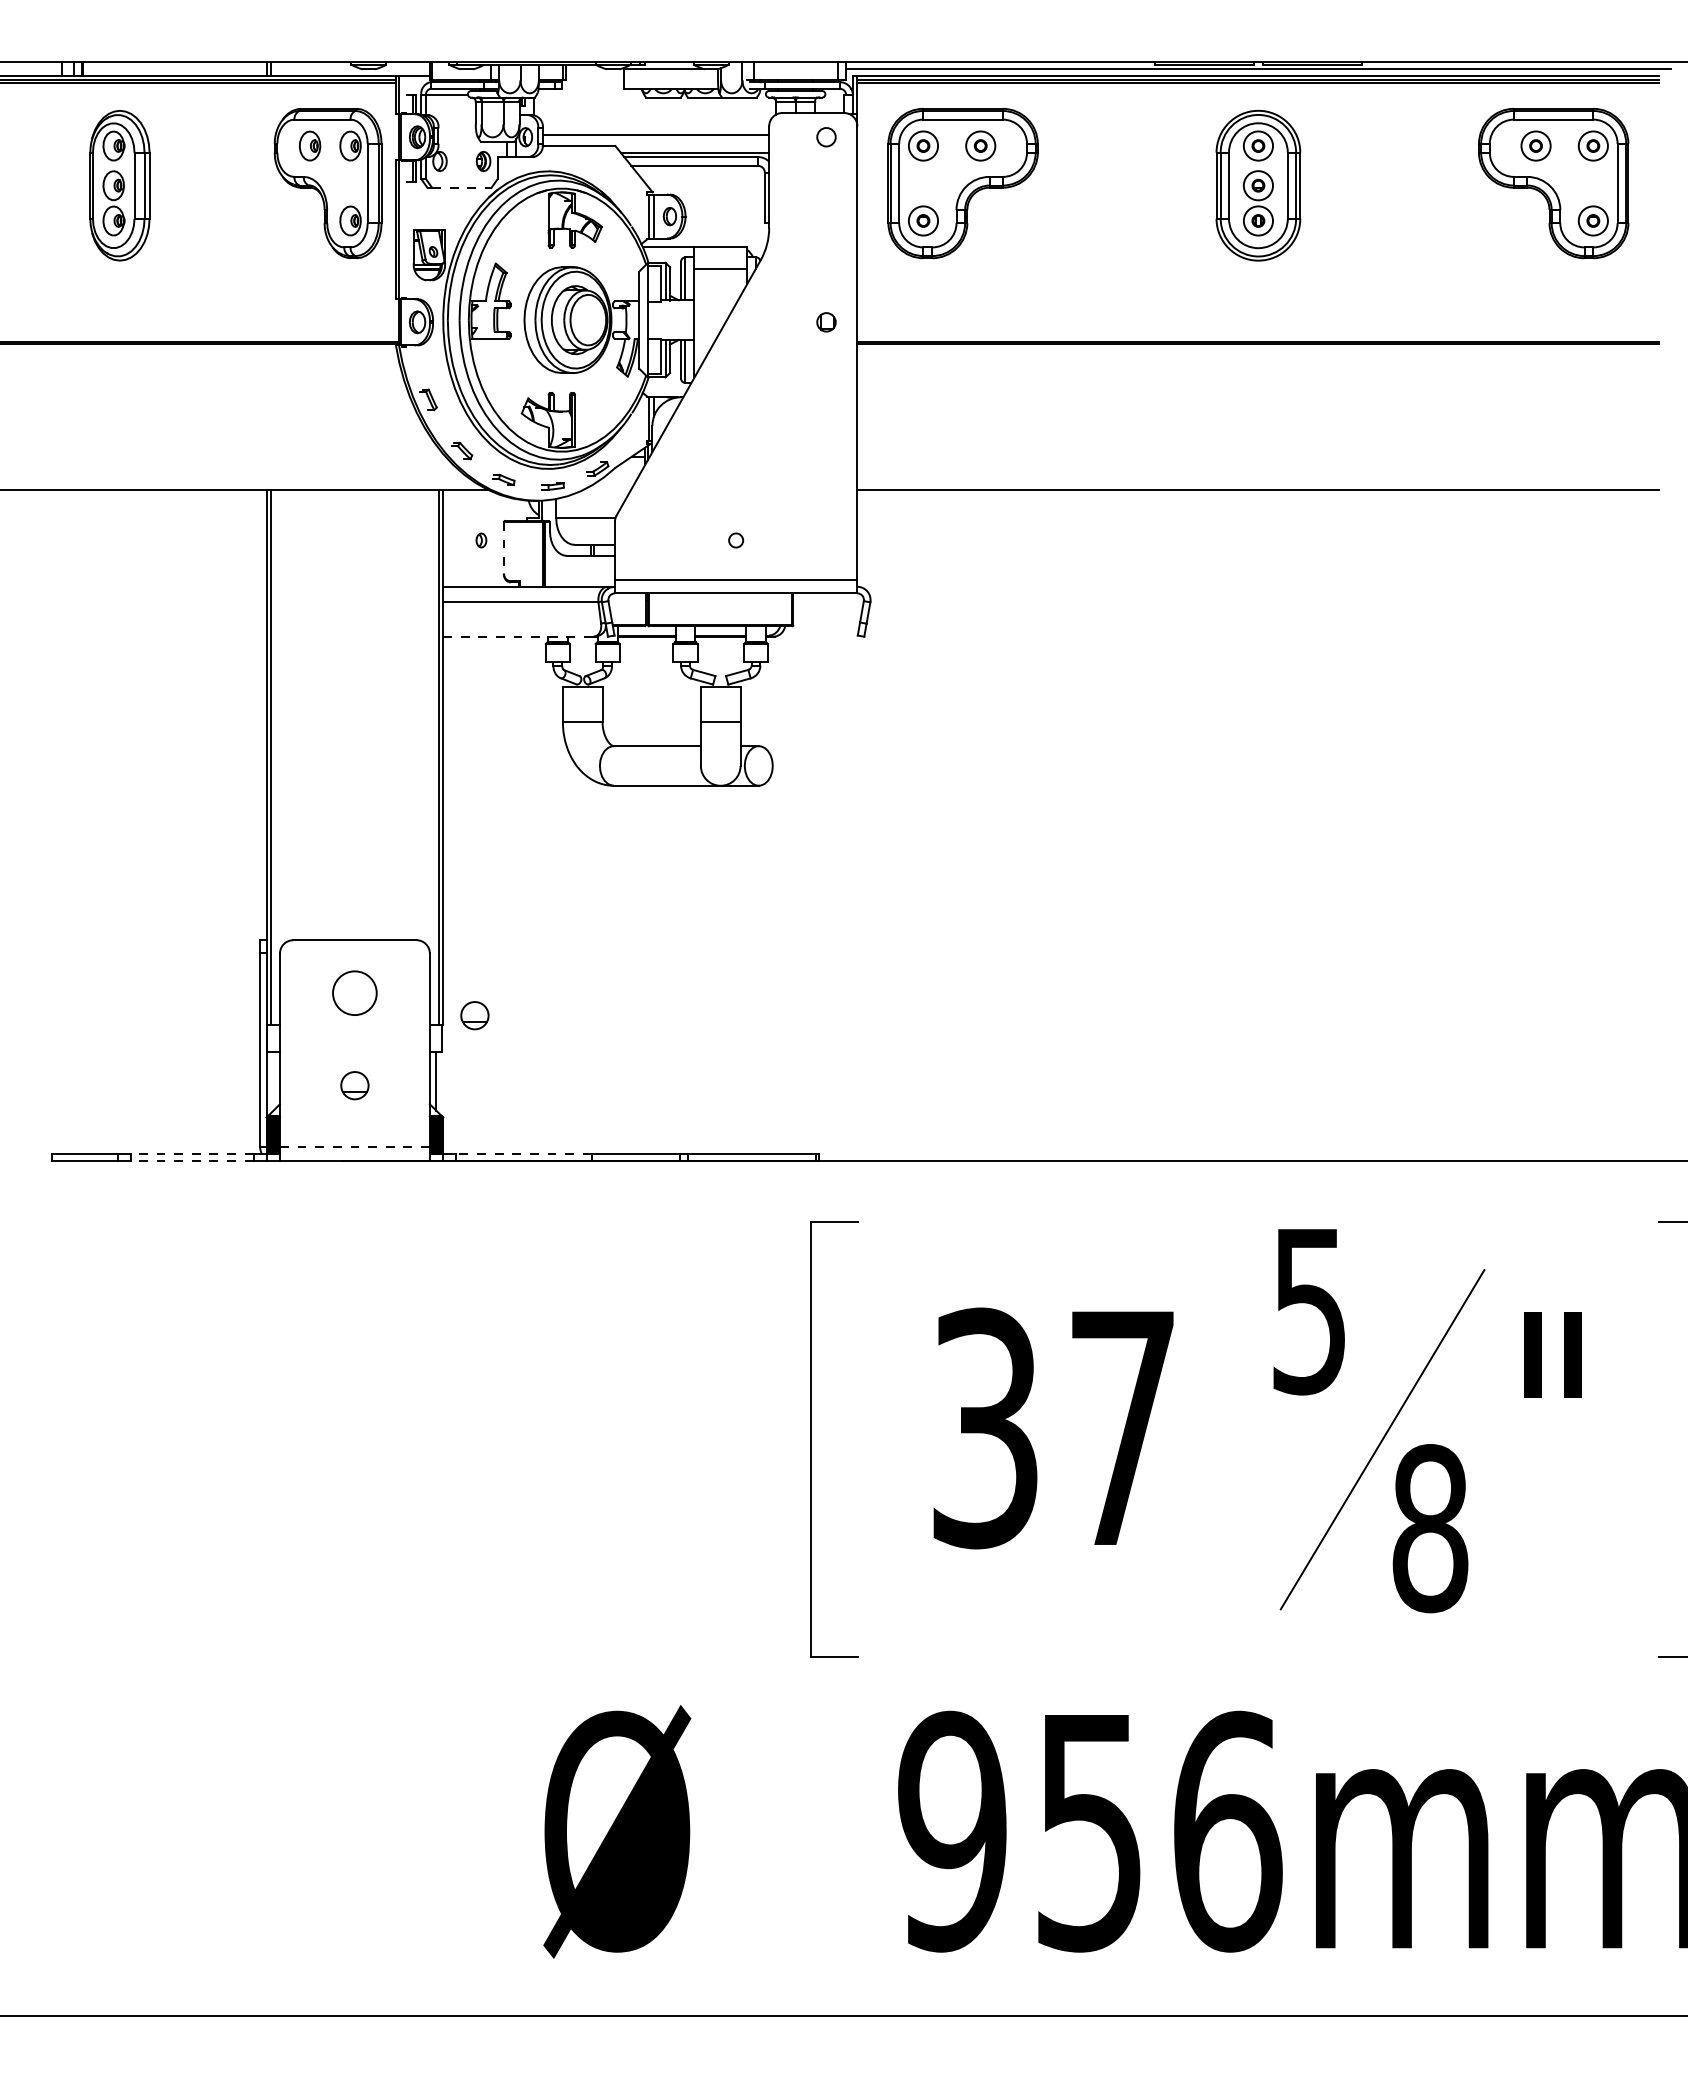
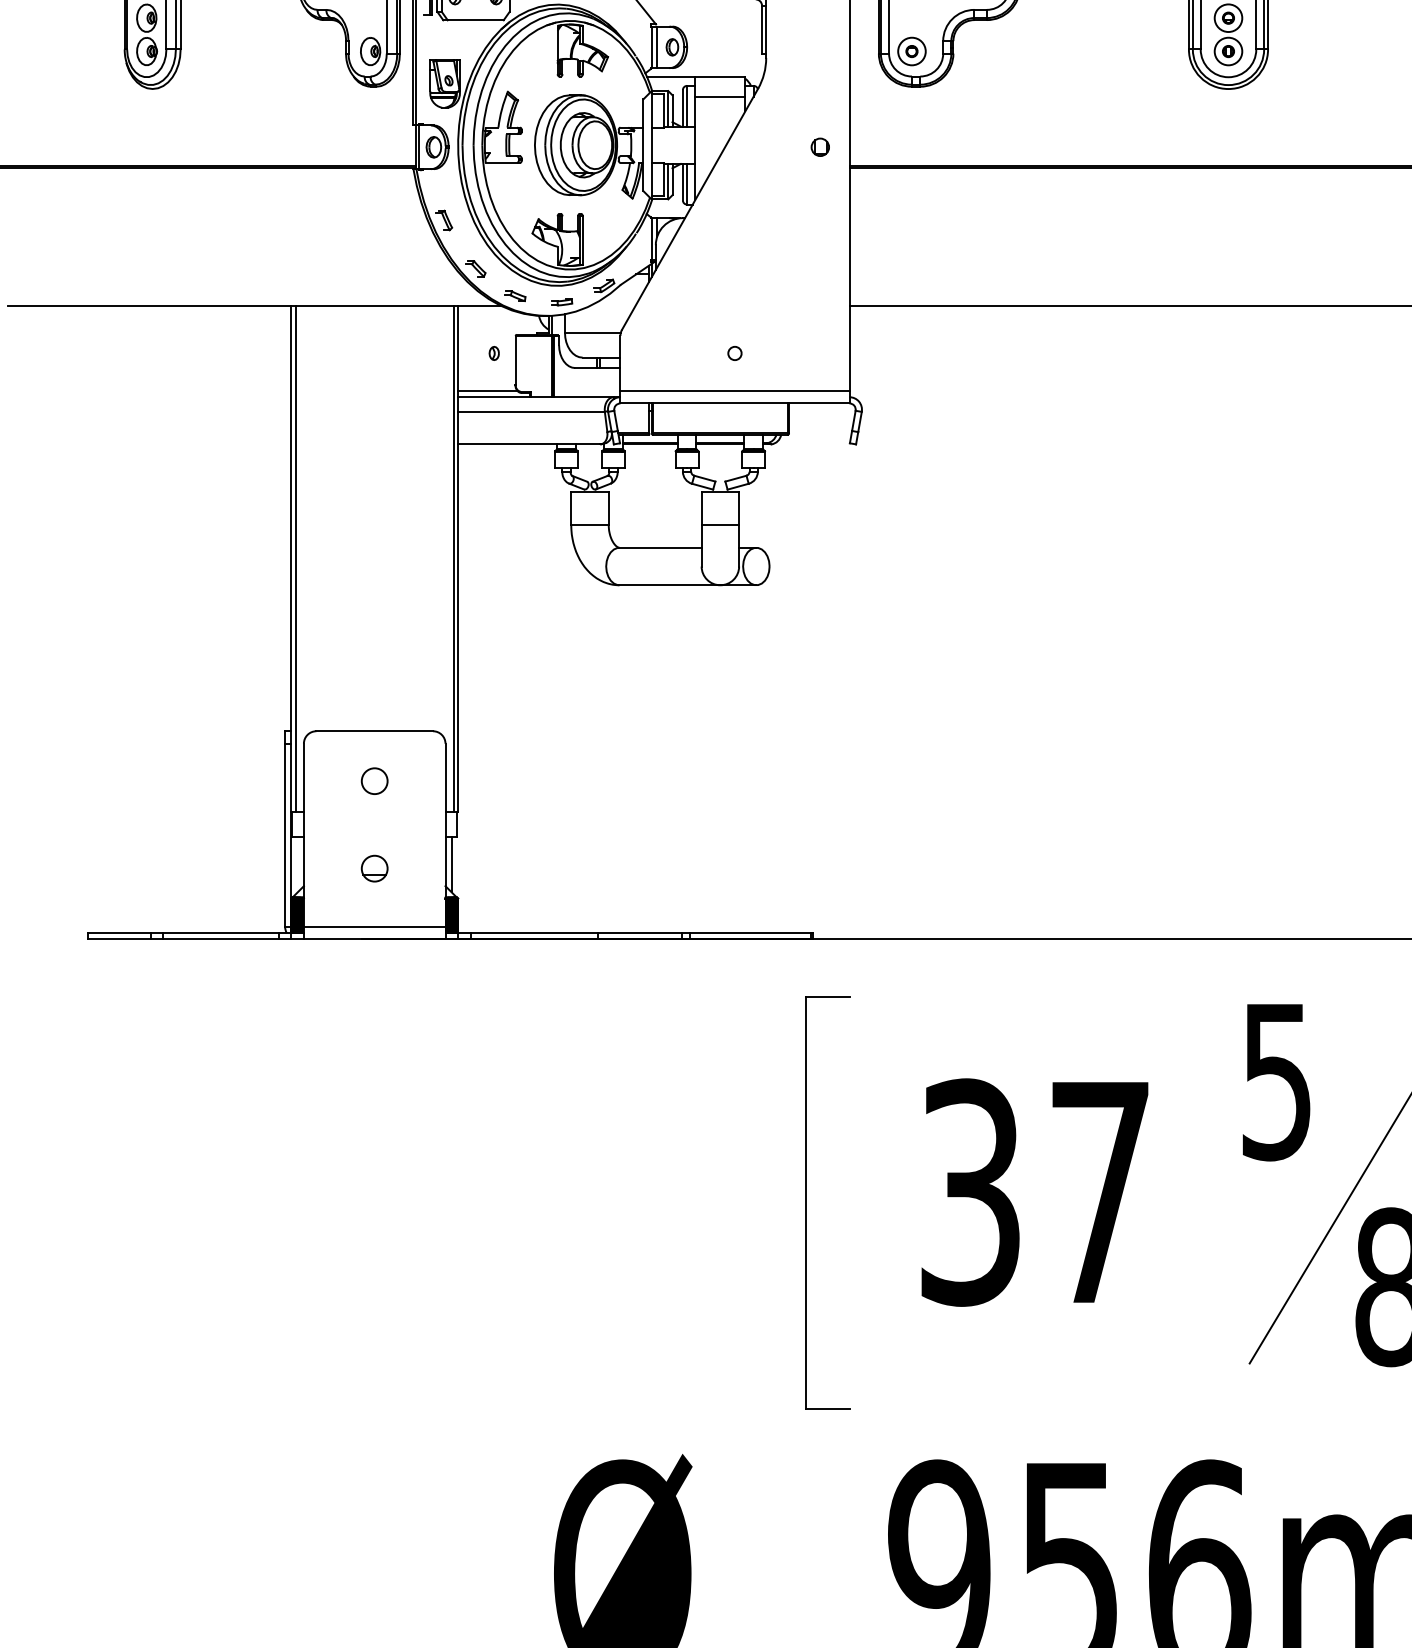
line: (461, 187) -> (475, 19), dashed -> solid
line: (504, 547) -> (516, 360), dashed -> solid
line: (474, 580) -> (487, 391), added
line: (518, 636) -> (529, 444), dashed -> solid
circle: (354, 992) -> (374, 780), size x0.62
part: (474, 1015) -> (487, 802), removed
line: (354, 1147) -> (374, 927), dashed -> solid
line: (191, 1154) -> (220, 933), dashed -> solid
line: (523, 1154) -> (534, 933), dashed -> solid
line: (191, 1160) -> (220, 939), dashed -> solid

